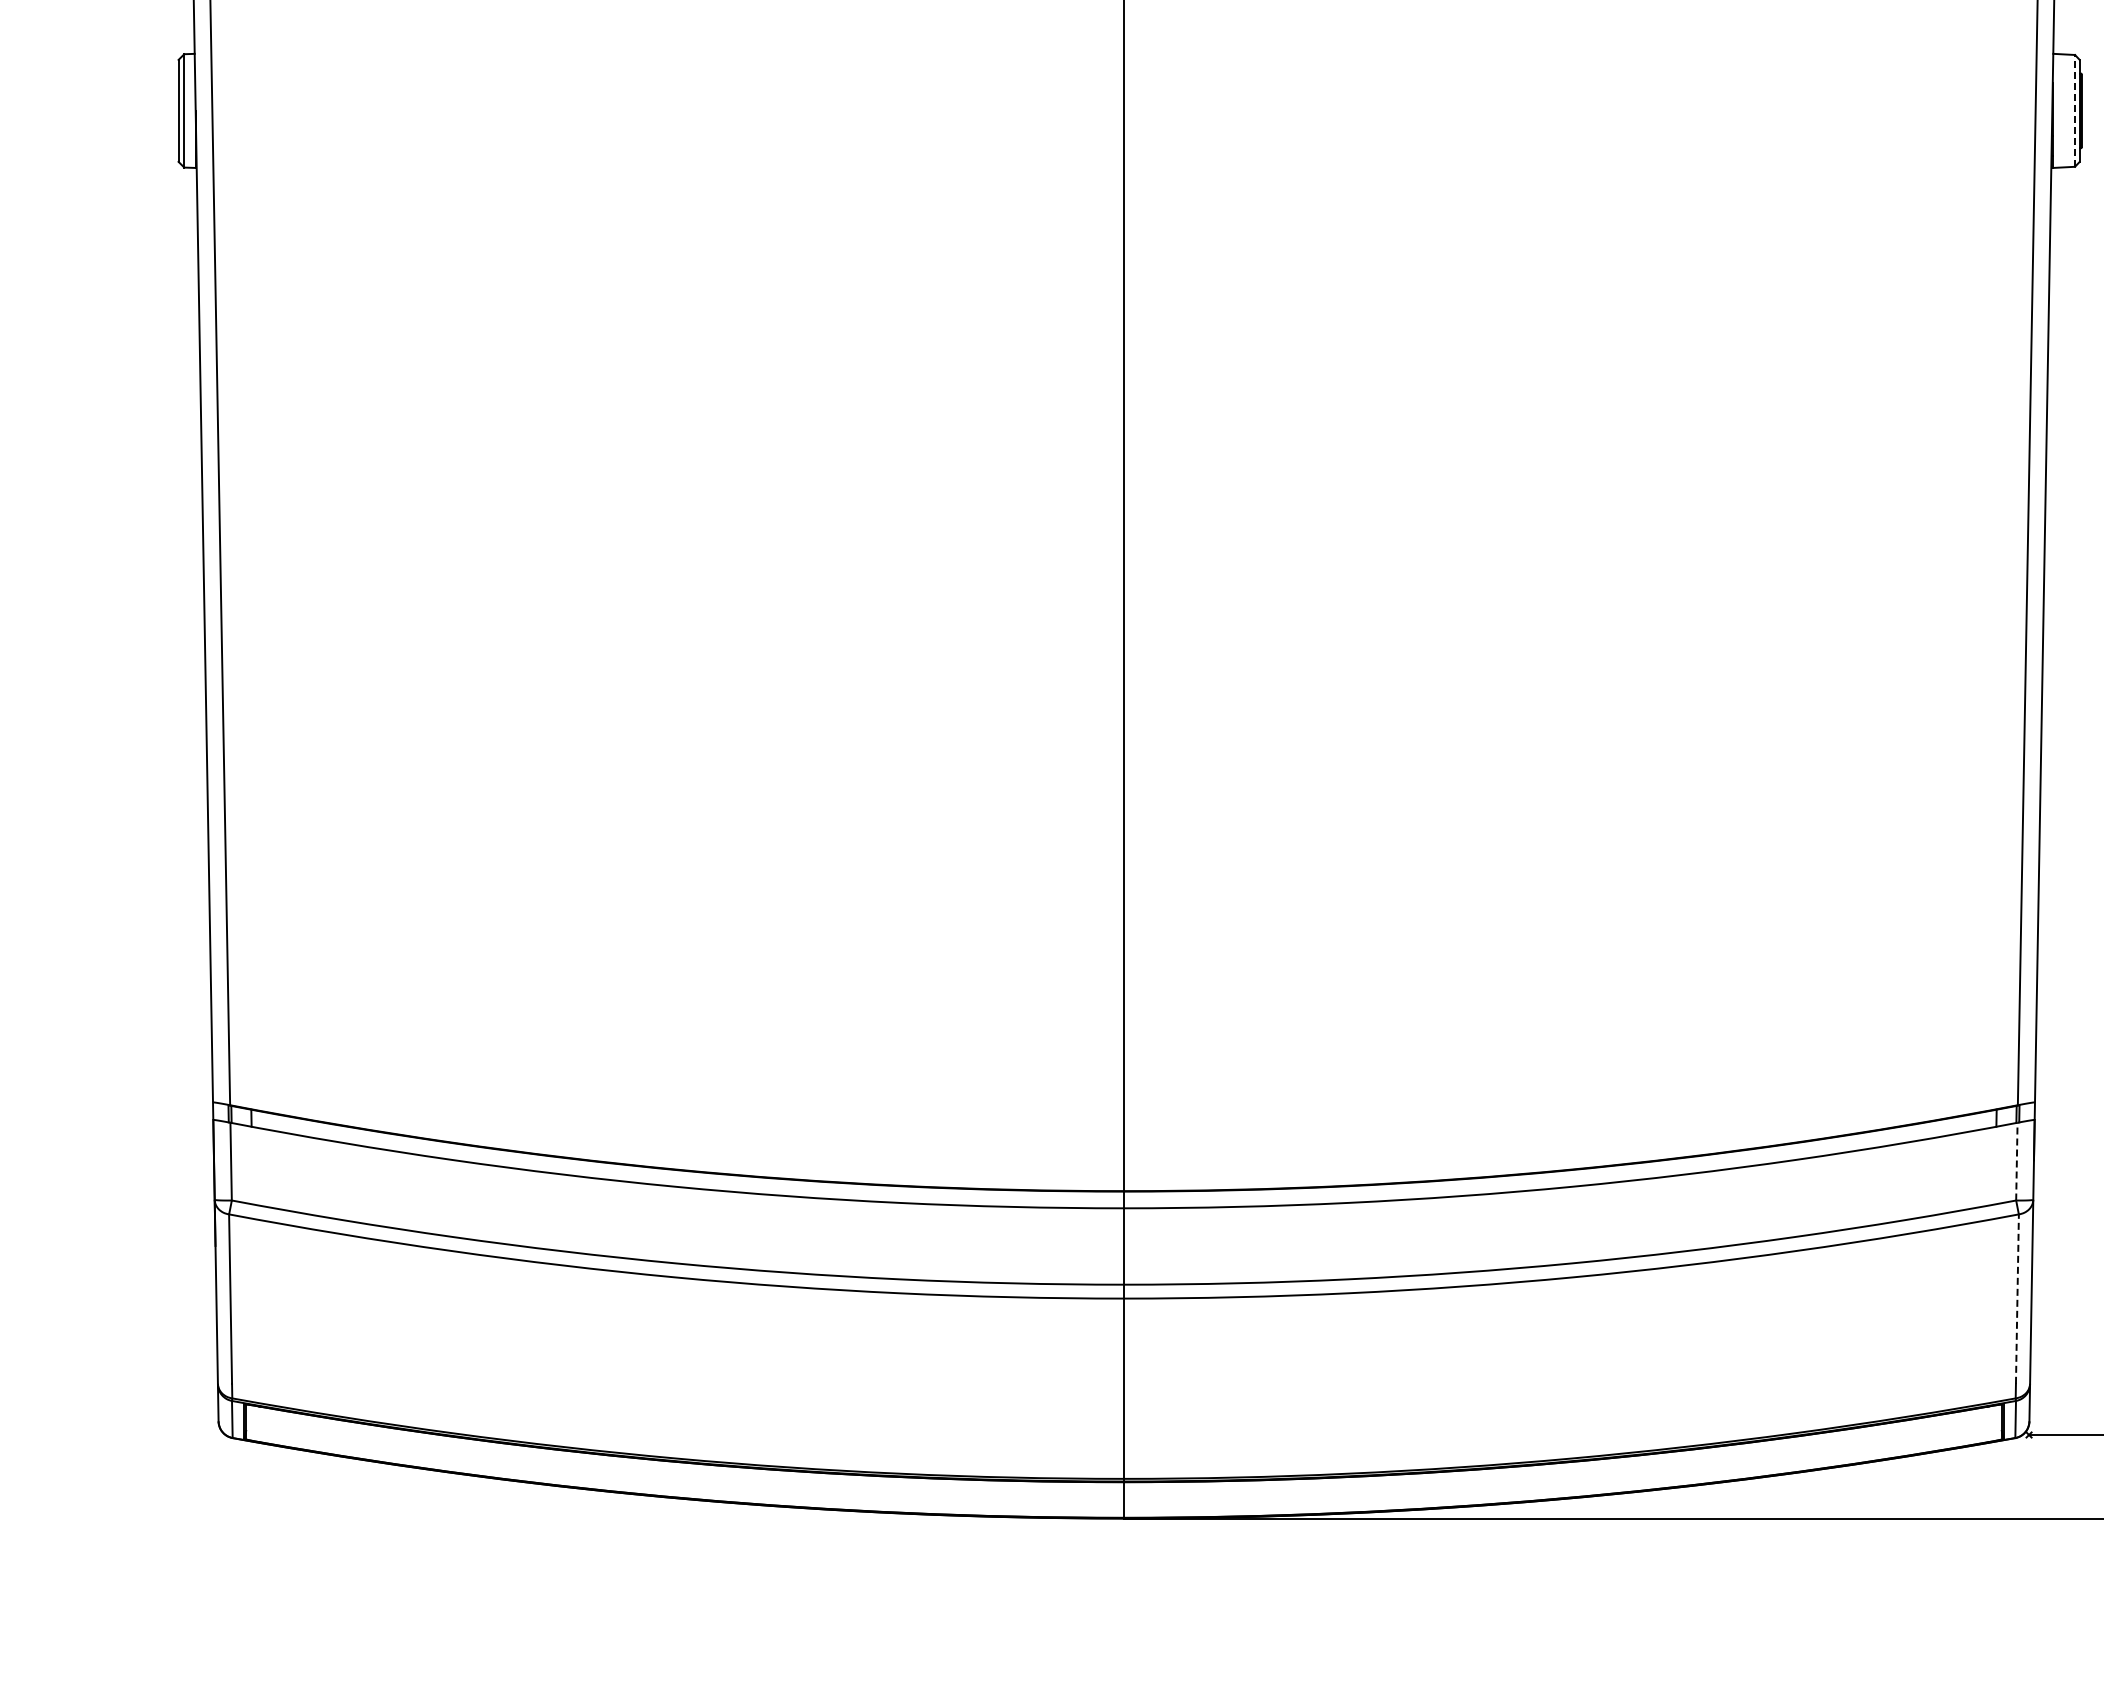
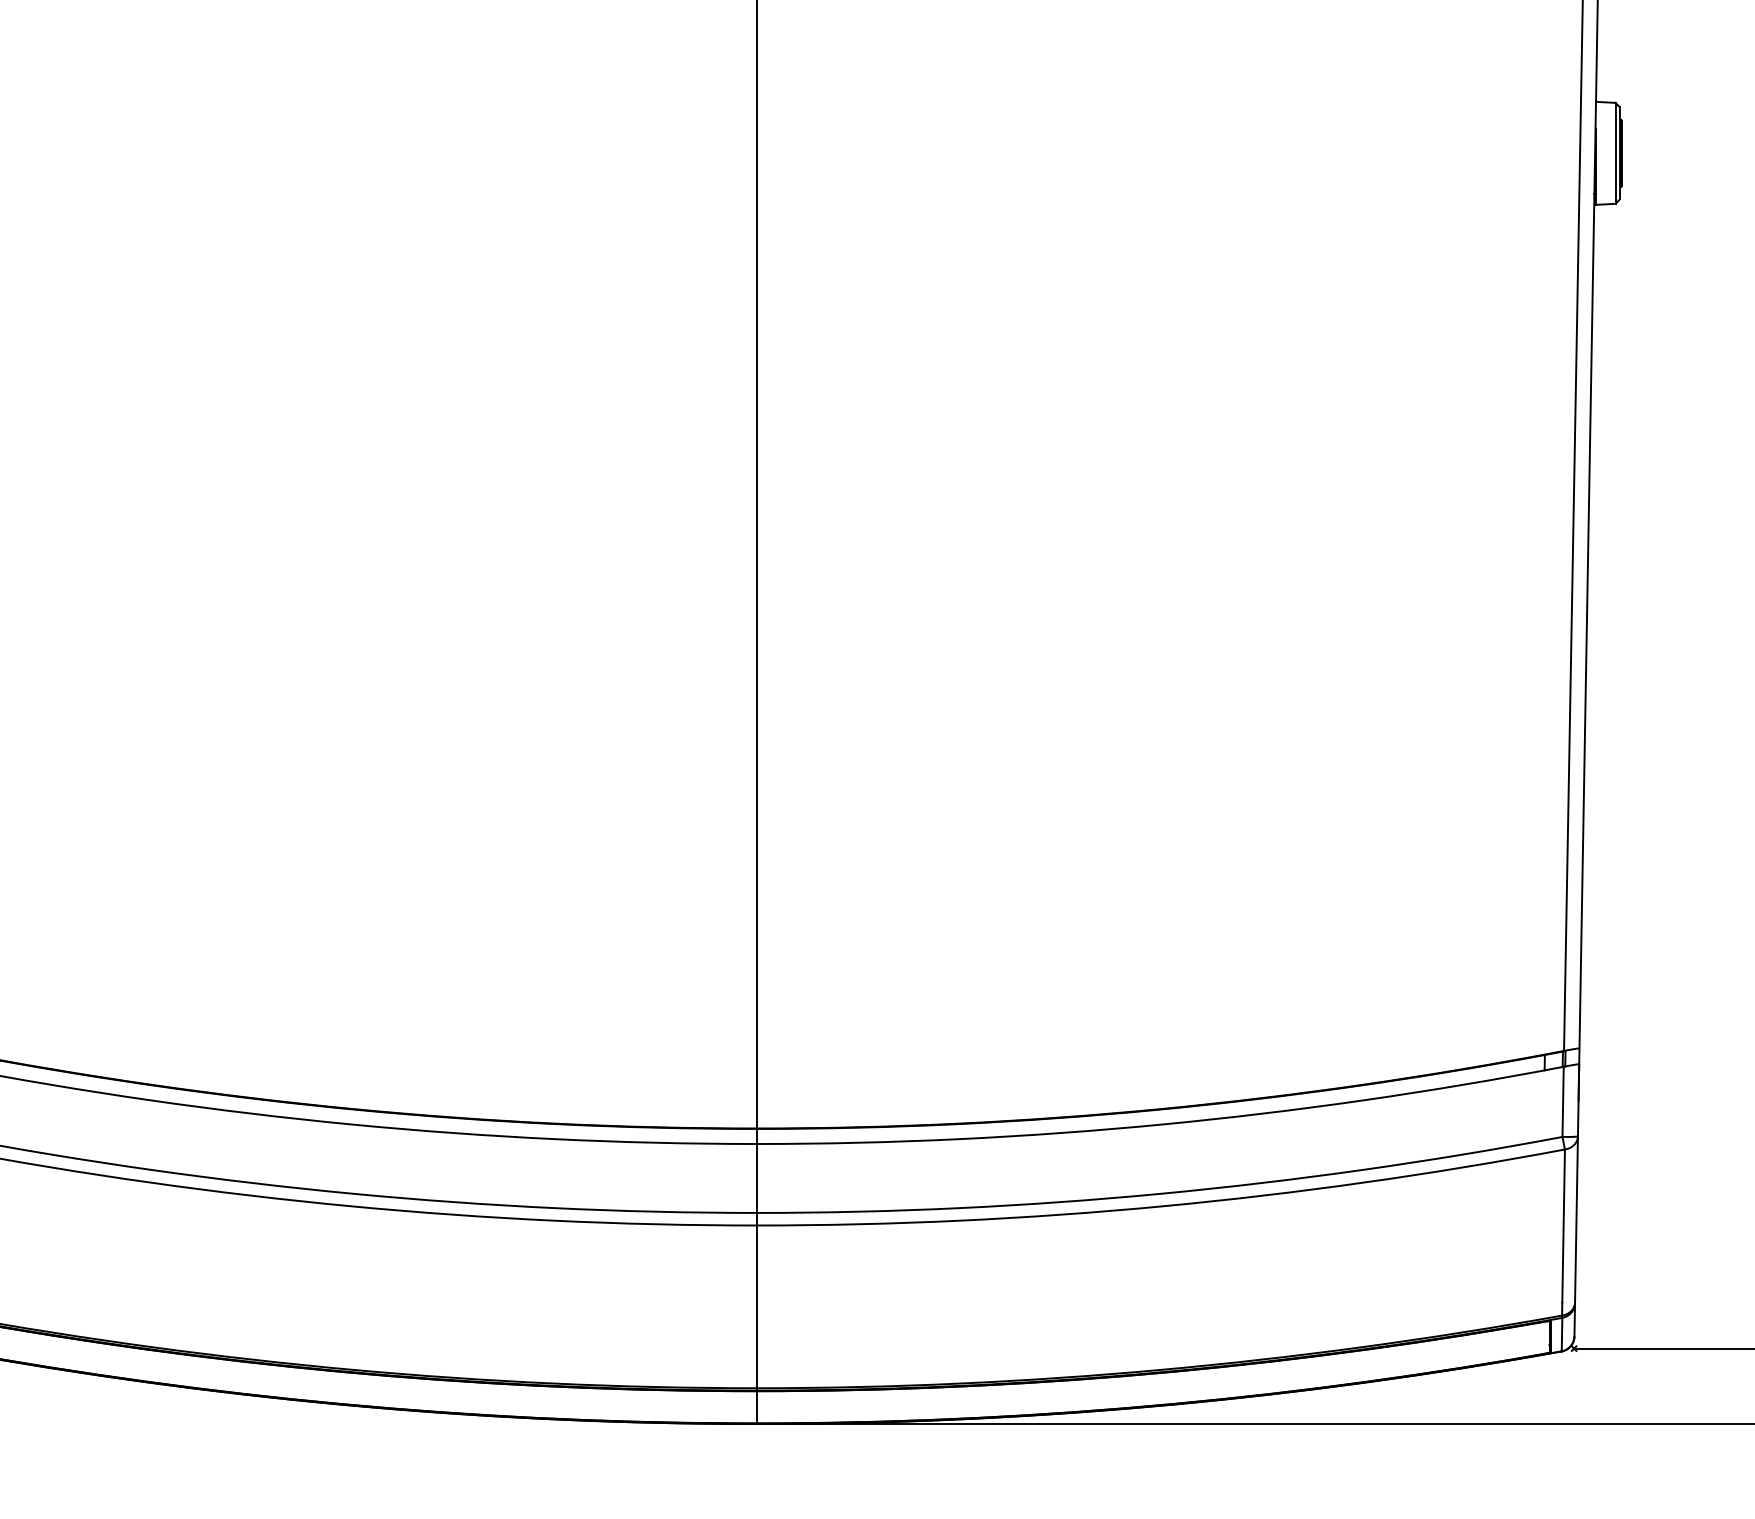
line: (2075, 110) -> (1616, 153), dashed -> solid
line: (2016, 1161) -> (1562, 1101), dashed -> solid
line: (2017, 1299) -> (1563, 1226), dashed -> solid

